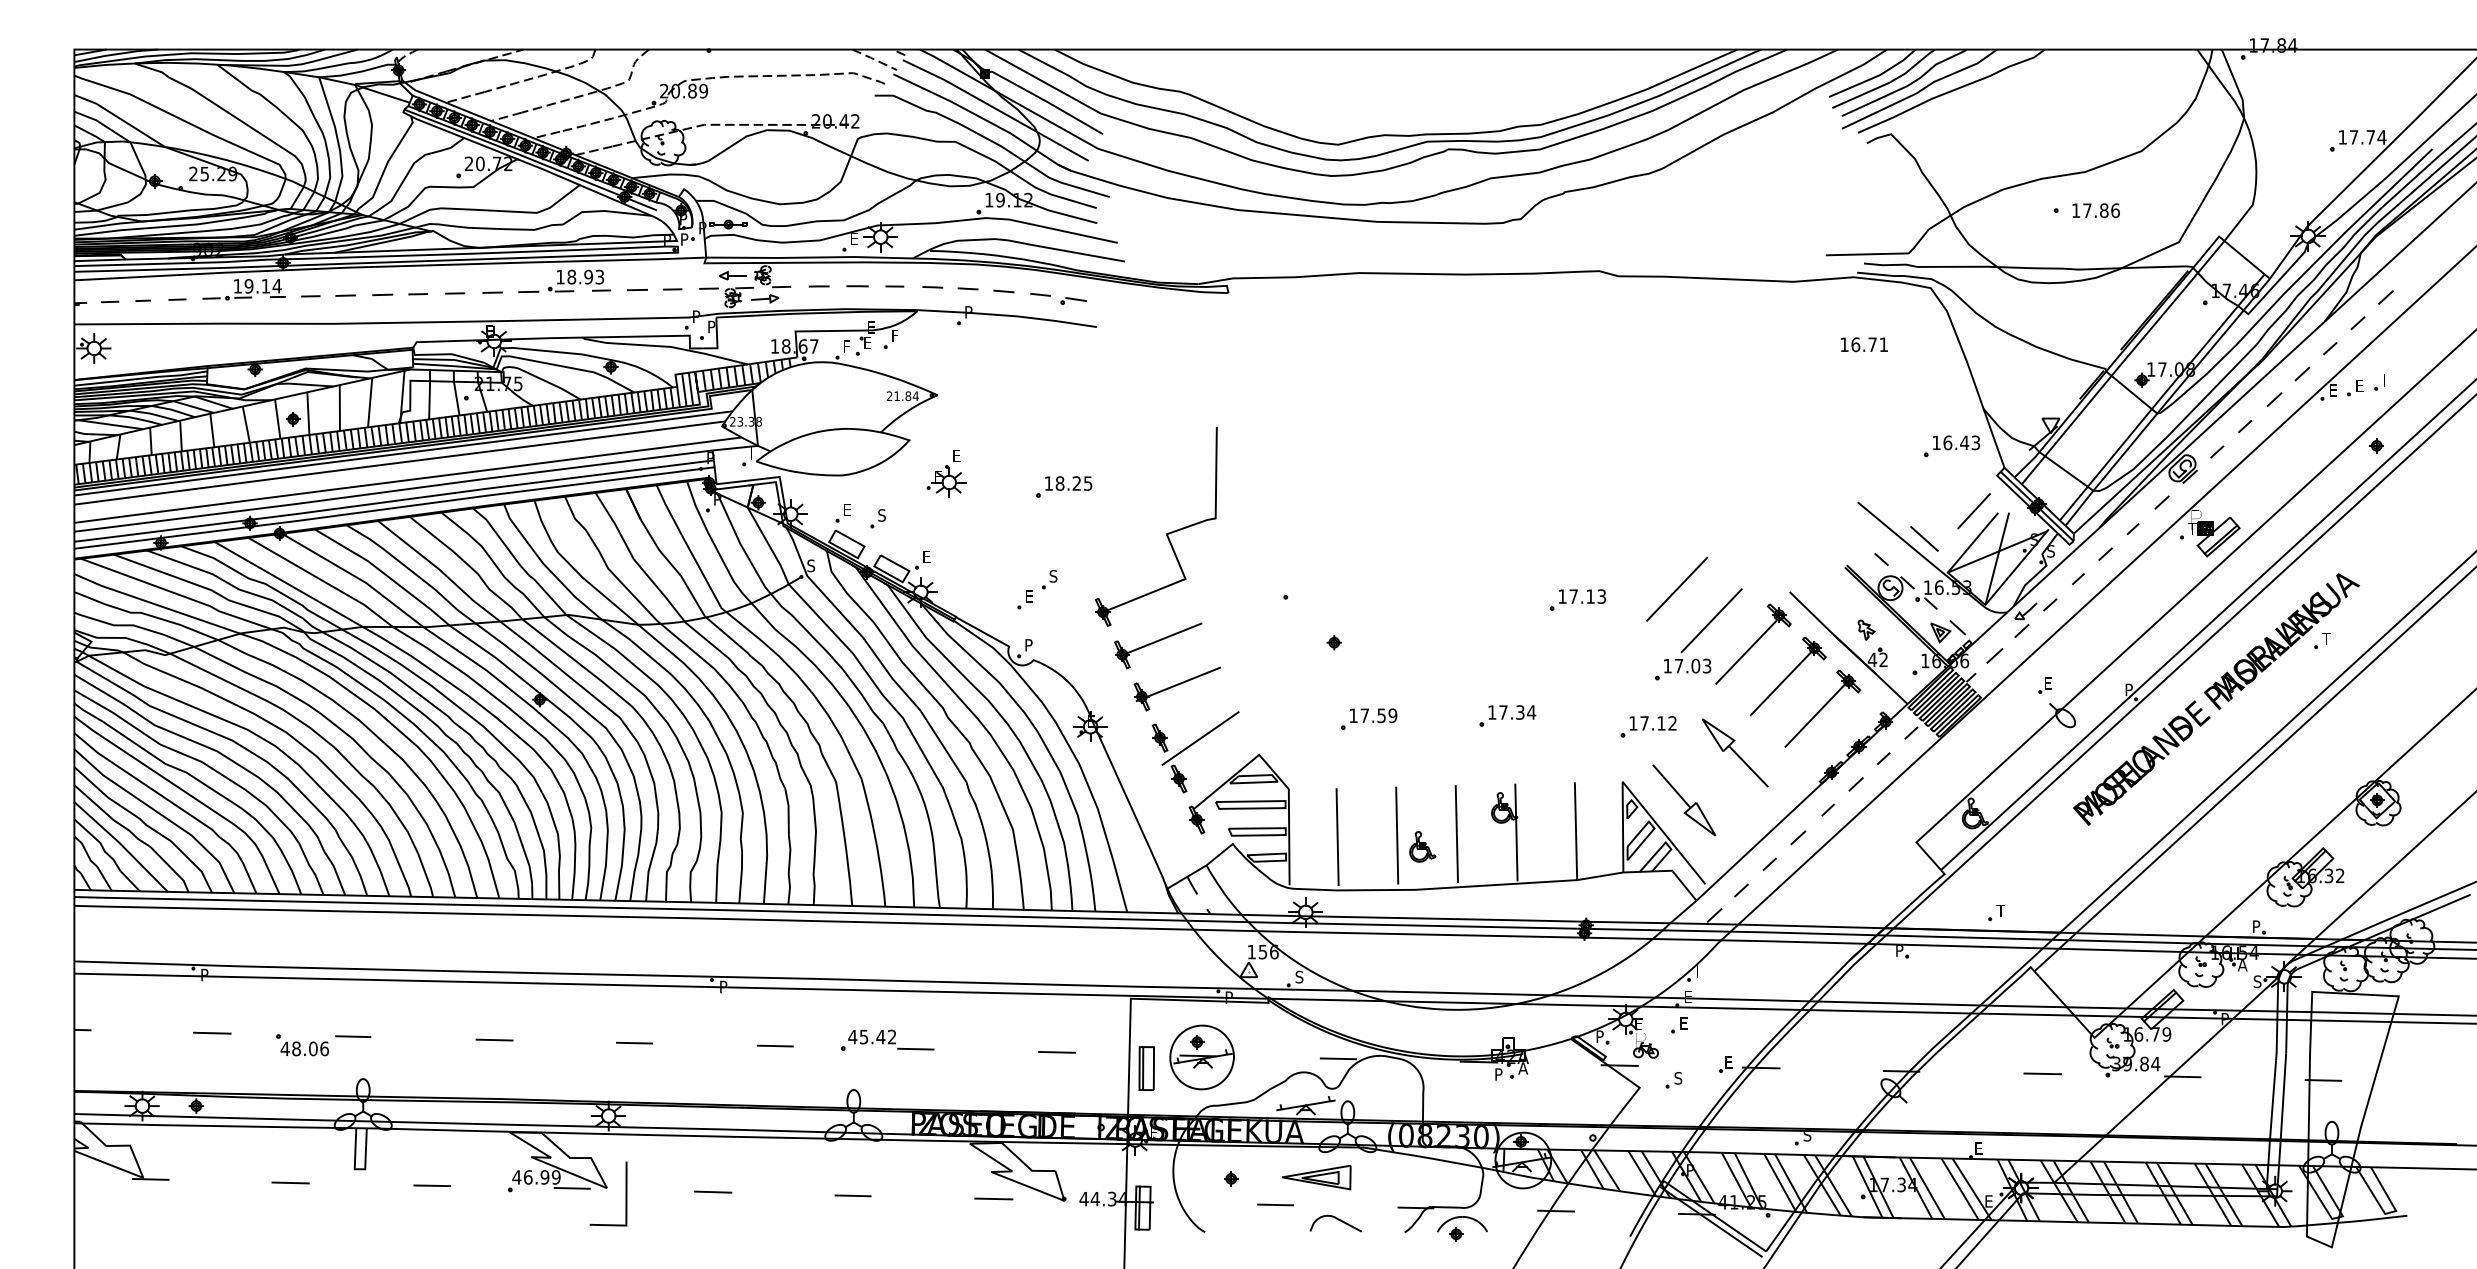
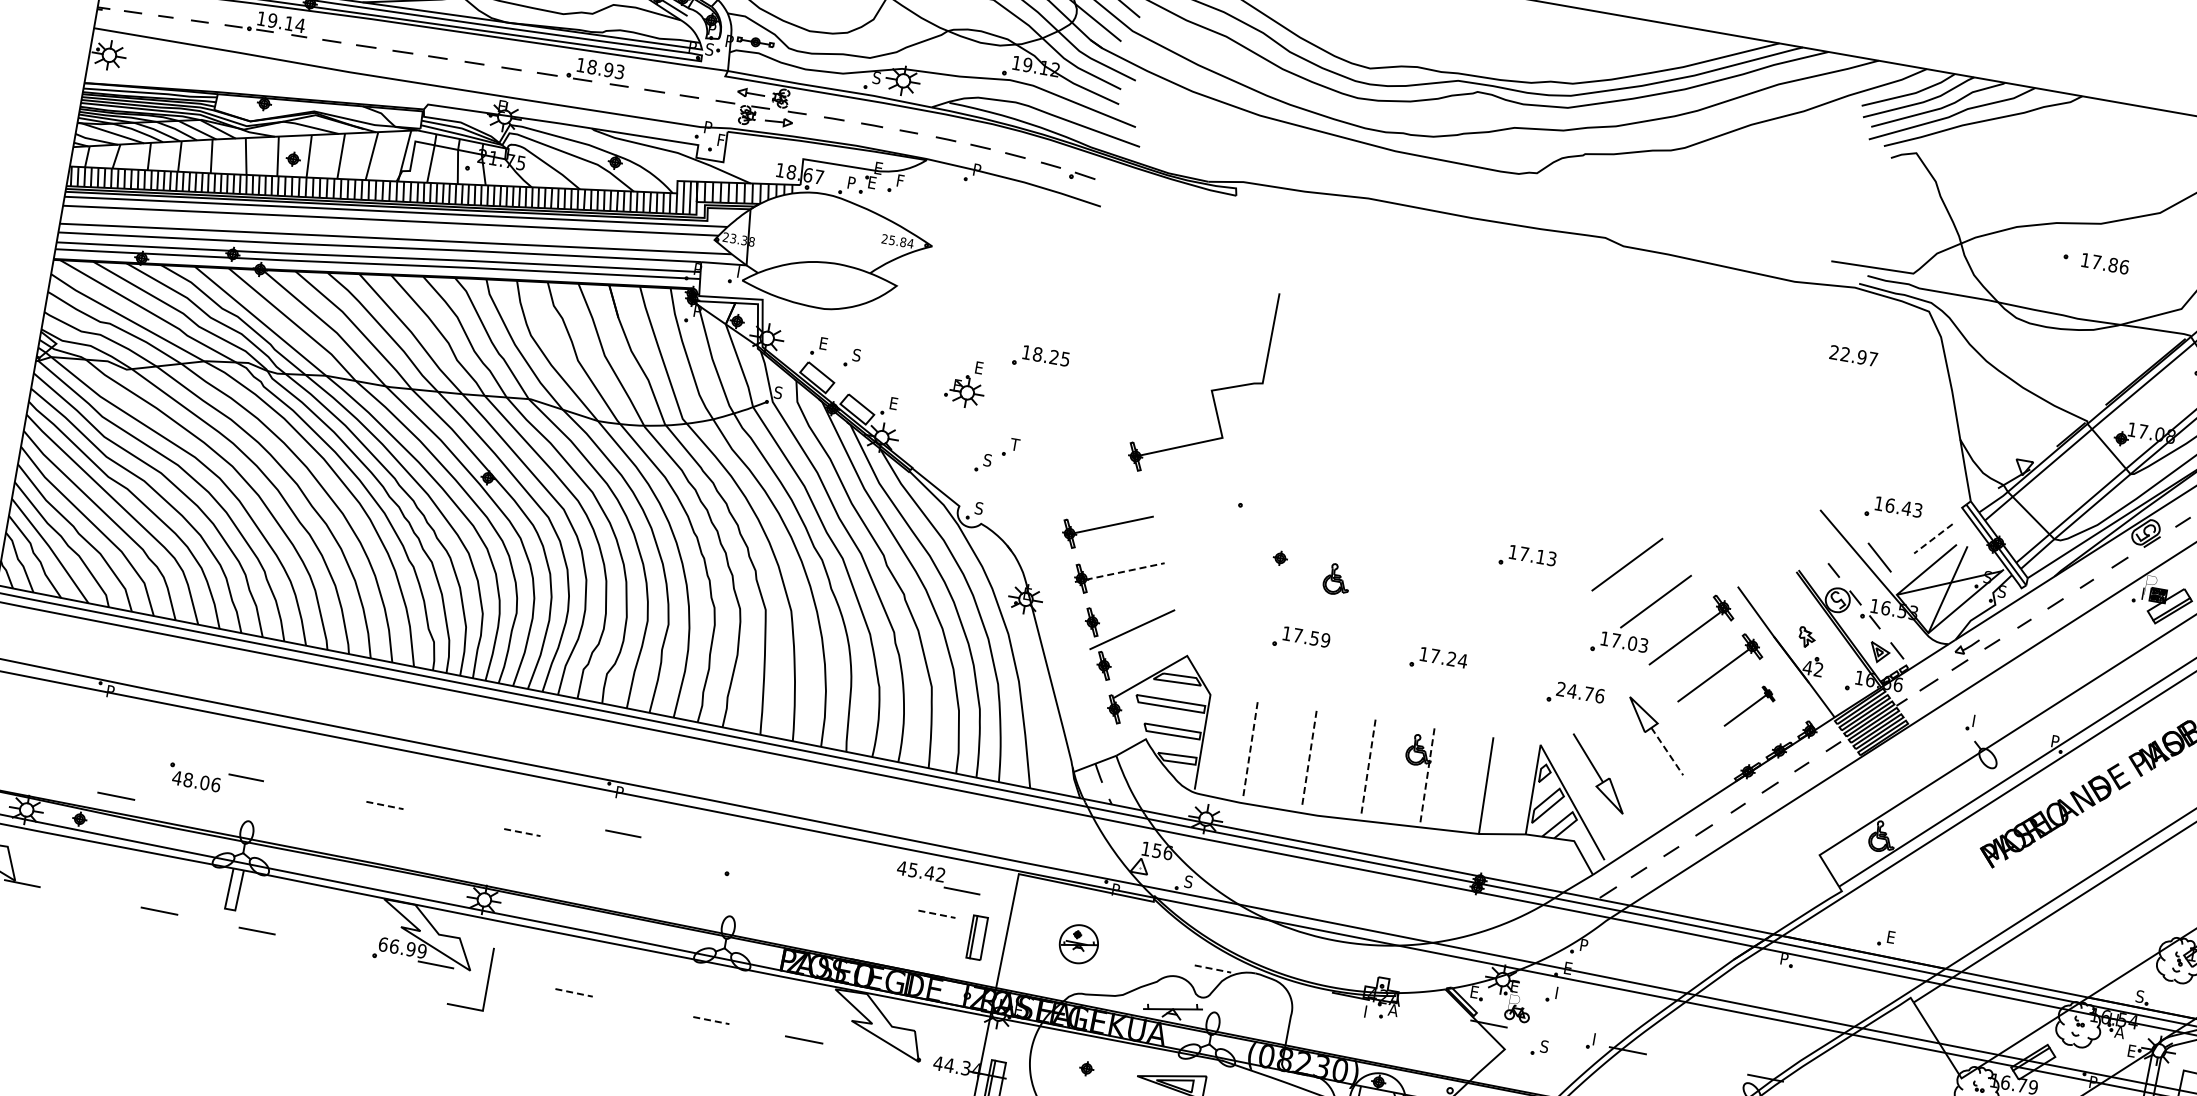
text: (854, 238) -> (877, 77), E -> S
text: (684, 239) -> (709, 49), P -> S
text: (711, 326) -> (721, 139), P -> F
text: (1863, 344) -> (1853, 355), 16.71 -> 22.97
text: (846, 346) -> (850, 182), F -> P
text: (896, 396) -> (891, 240), 21.84 -> 25.84
part: (1952, 446) -> (1894, 509), moved
part: (946, 473) -> (966, 383), moved
line: (1973, 511) -> (1932, 539), solid -> dashed
text: (2192, 528) -> (2145, 593), T -> I
part: (1165, 533) -> (1210, 389), moved
text: (1053, 576) -> (1015, 444), S -> T
text: (1028, 596) -> (987, 460), E -> S
text: (1028, 645) -> (978, 508), P -> S
text: (2048, 683) -> (1977, 721), E -> I
line: (1178, 684) -> (1119, 572), solid -> dashed
part: (1822, 708) -> (1750, 707), size x0.6
text: (1520, 712) -> (1451, 659), 17.34 -> 17.24
text: (1653, 723) -> (1581, 692), 17.12 -> 24.76
line: (1748, 766) -> (1667, 751), solid -> dashed
line: (1516, 832) -> (1427, 776), solid -> dashed
line: (1456, 834) -> (1367, 768), solid -> dashed
line: (1397, 835) -> (1309, 759), solid -> dashed
line: (1337, 837) -> (1250, 750), solid -> dashed
part: (1422, 846) -> (1336, 579), moved
text: (2000, 910) -> (1890, 936), T -> E
text: (2256, 926) -> (2140, 996), P -> S
text: (1699, 971) -> (1583, 945), I -> P
text: (2257, 981) -> (2131, 1050), S -> E
text: (1684, 1023) -> (1560, 993), E -> I
line: (212, 1032) -> (116, 795), moved
text: (1599, 1036) -> (1474, 991), P -> E
part: (891, 1039) -> (939, 877), moved
line: (494, 1040) -> (384, 805), solid -> dashed
line: (634, 1043) -> (522, 832), solid -> dashed
line: (775, 1045) -> (623, 833), moved
line: (1057, 1052) -> (937, 914), solid -> dashed
part: (1201, 1057) -> (1078, 944), size x0.6
line: (1338, 1058) -> (1213, 968), solid -> dashed
text: (1729, 1062) -> (1597, 1039), E -> I
part: (1146, 1068) -> (976, 937), moved
text: (1498, 1074) -> (1368, 1011), P -> I
text: (516, 1177) -> (382, 944), 46.99 -> 66.99
line: (431, 1185) -> (256, 930), moved
line: (713, 1192) -> (574, 993), solid -> dashed
line: (853, 1195) -> (711, 1020), solid -> dashed
line: (993, 1198) -> (803, 1039), moved

